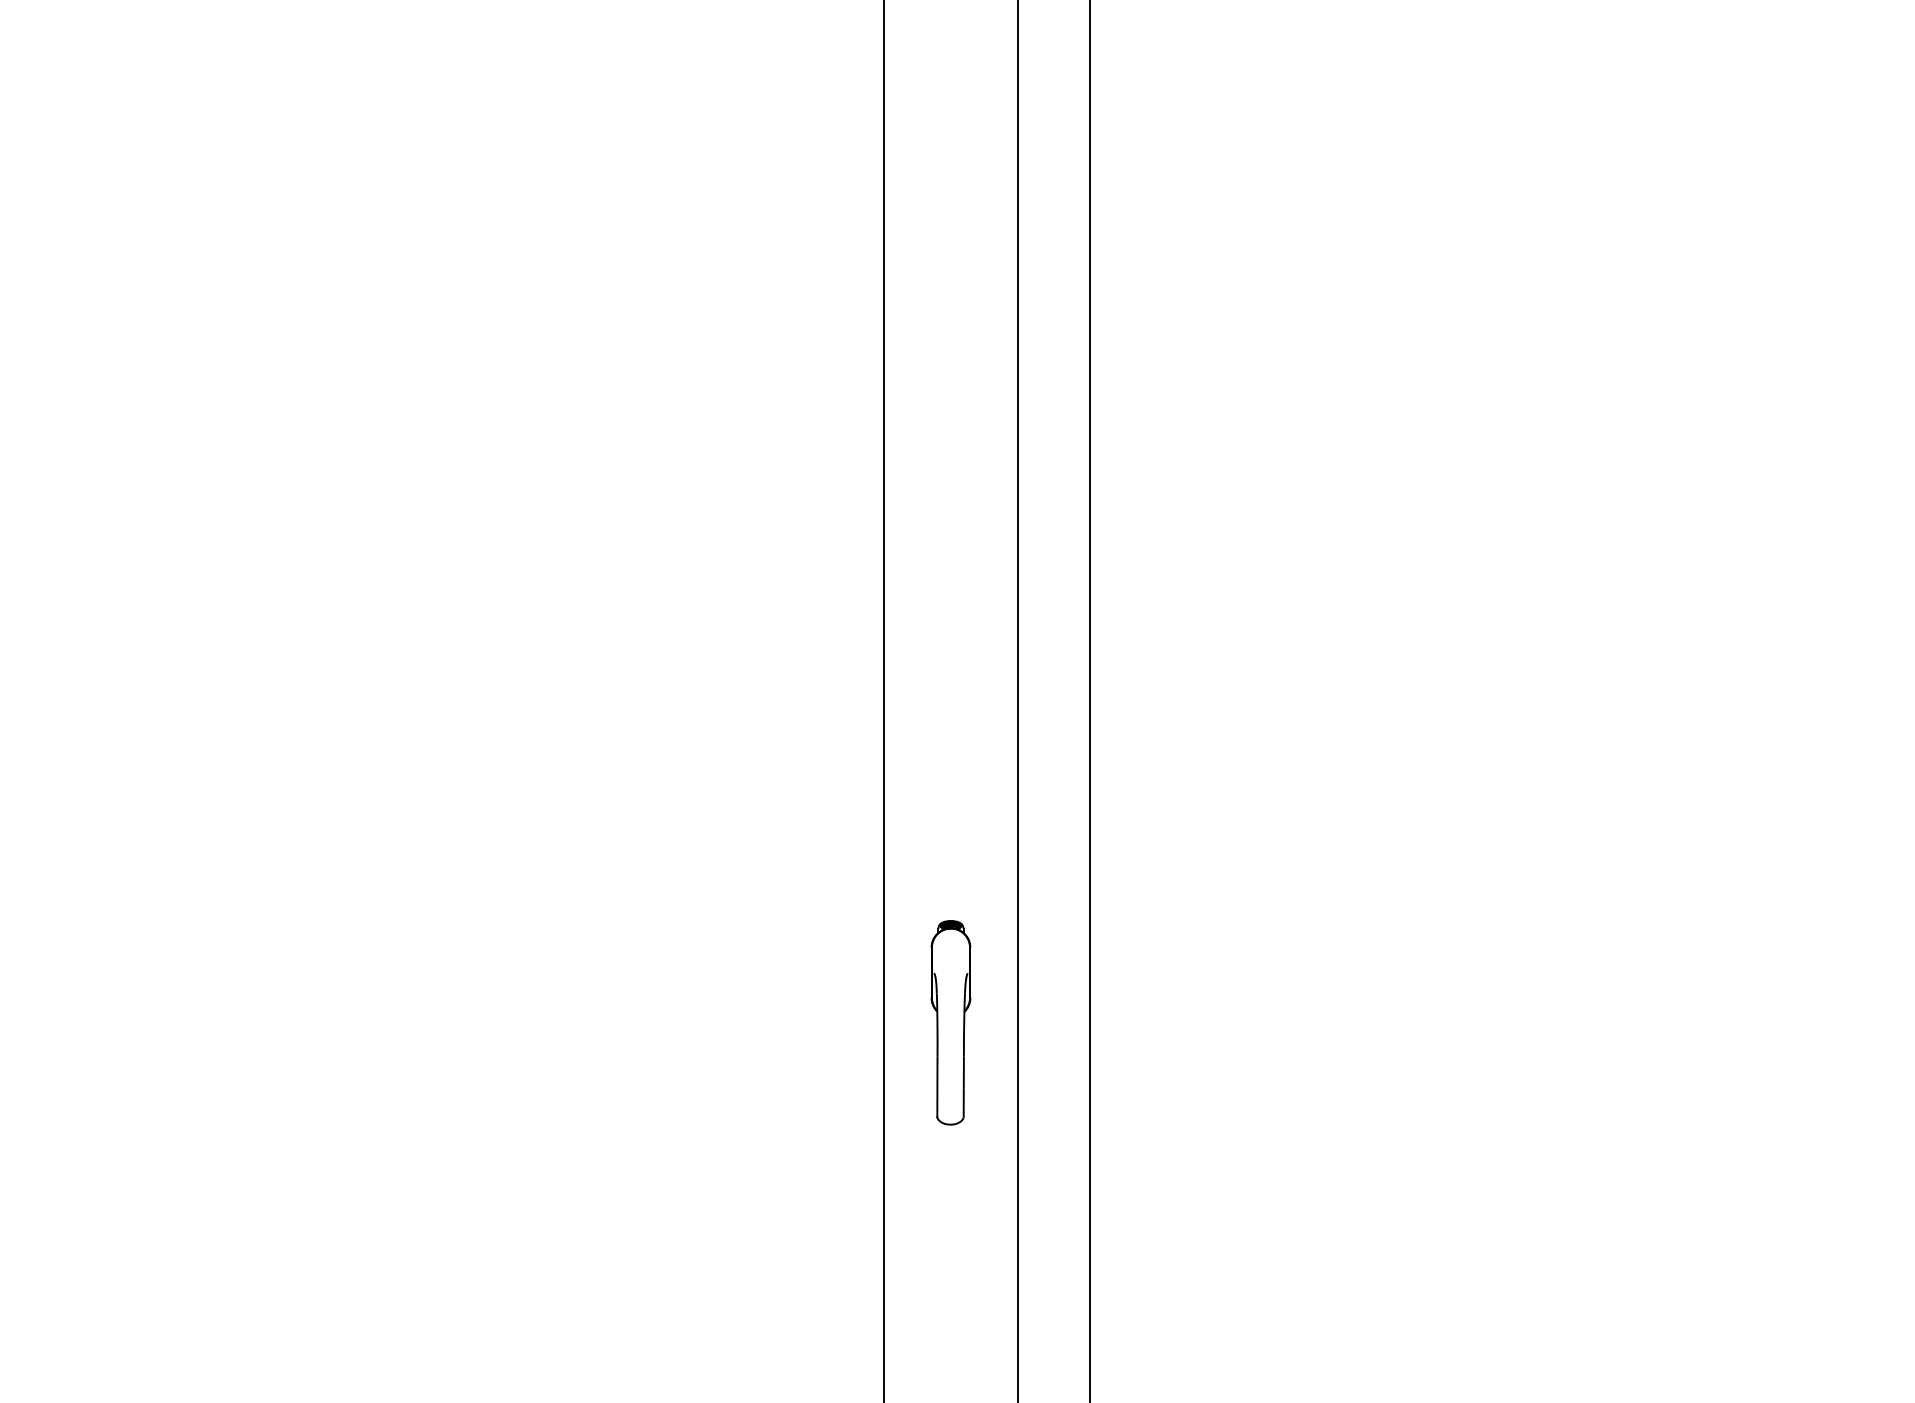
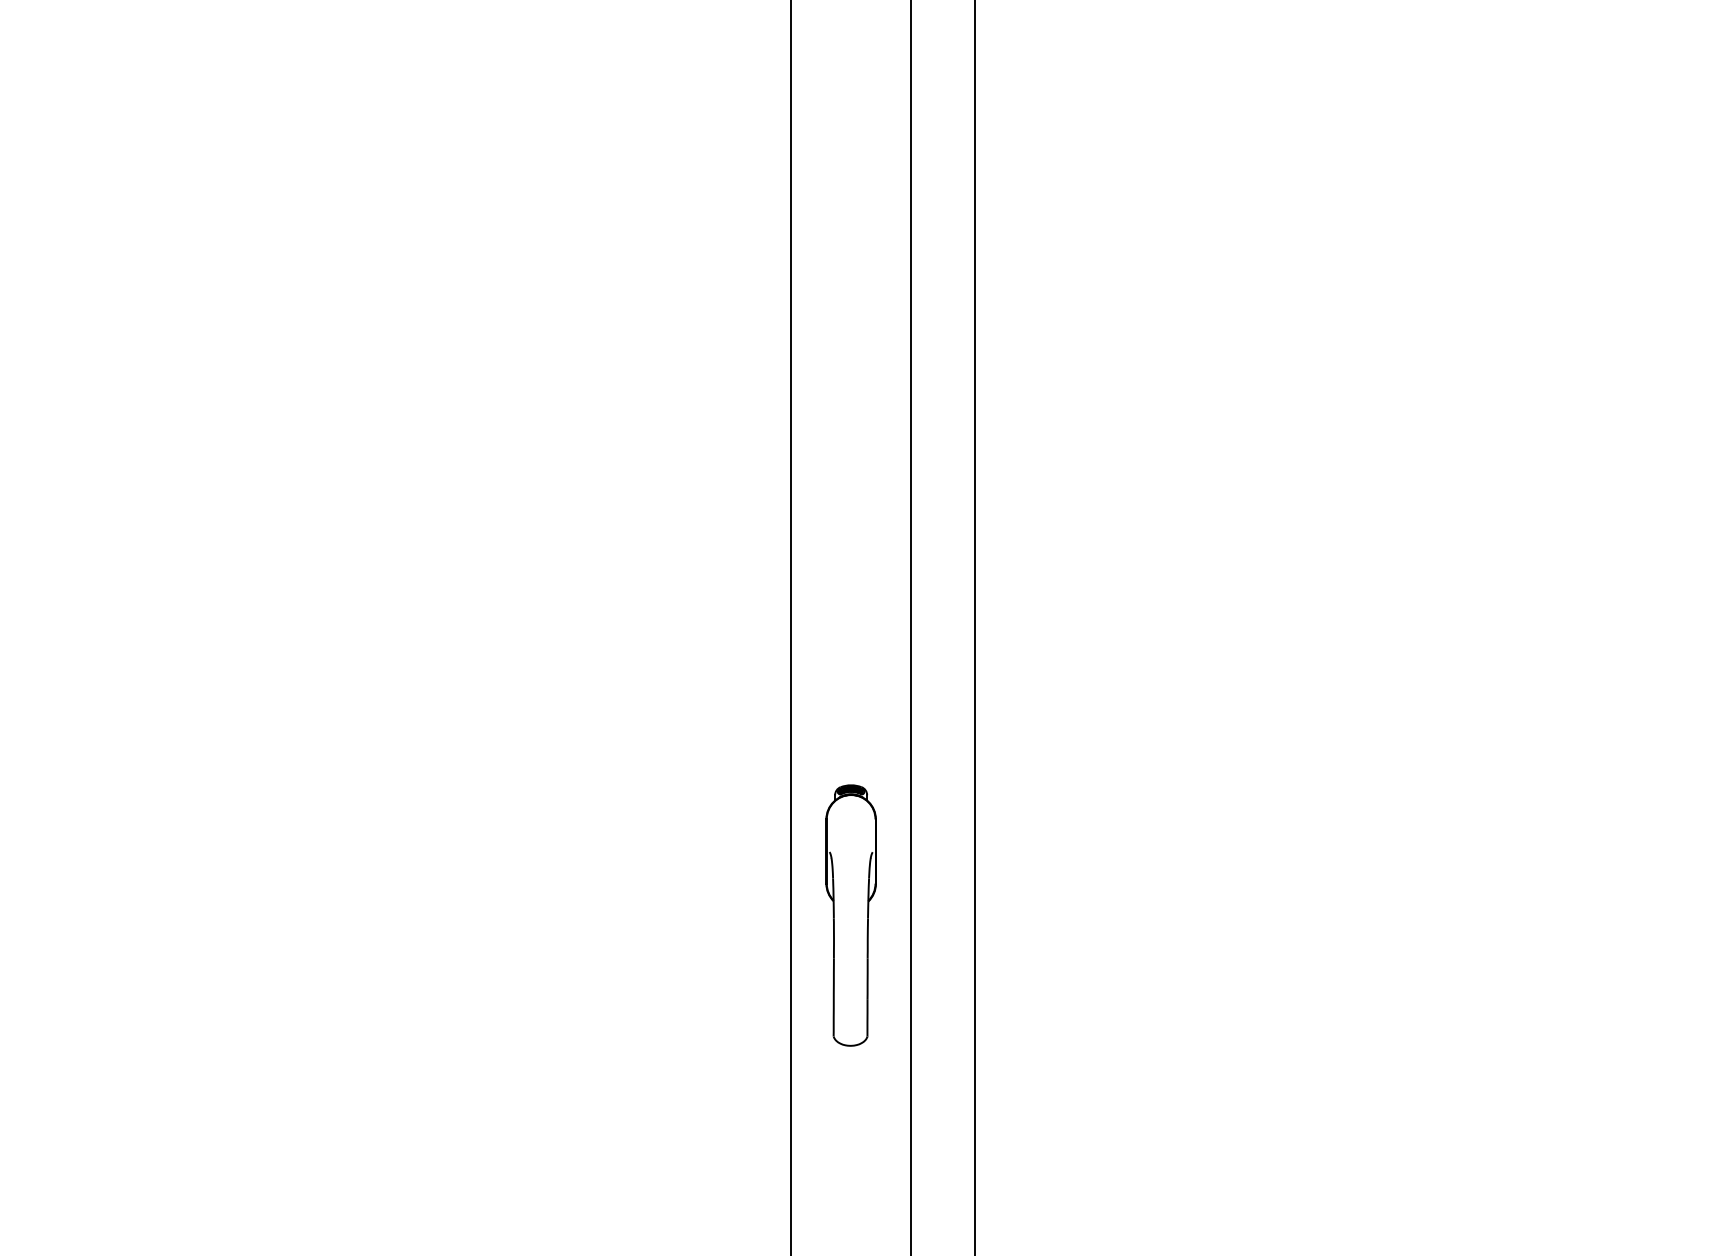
part: (950, 1022) -> (850, 915), size x1.43

